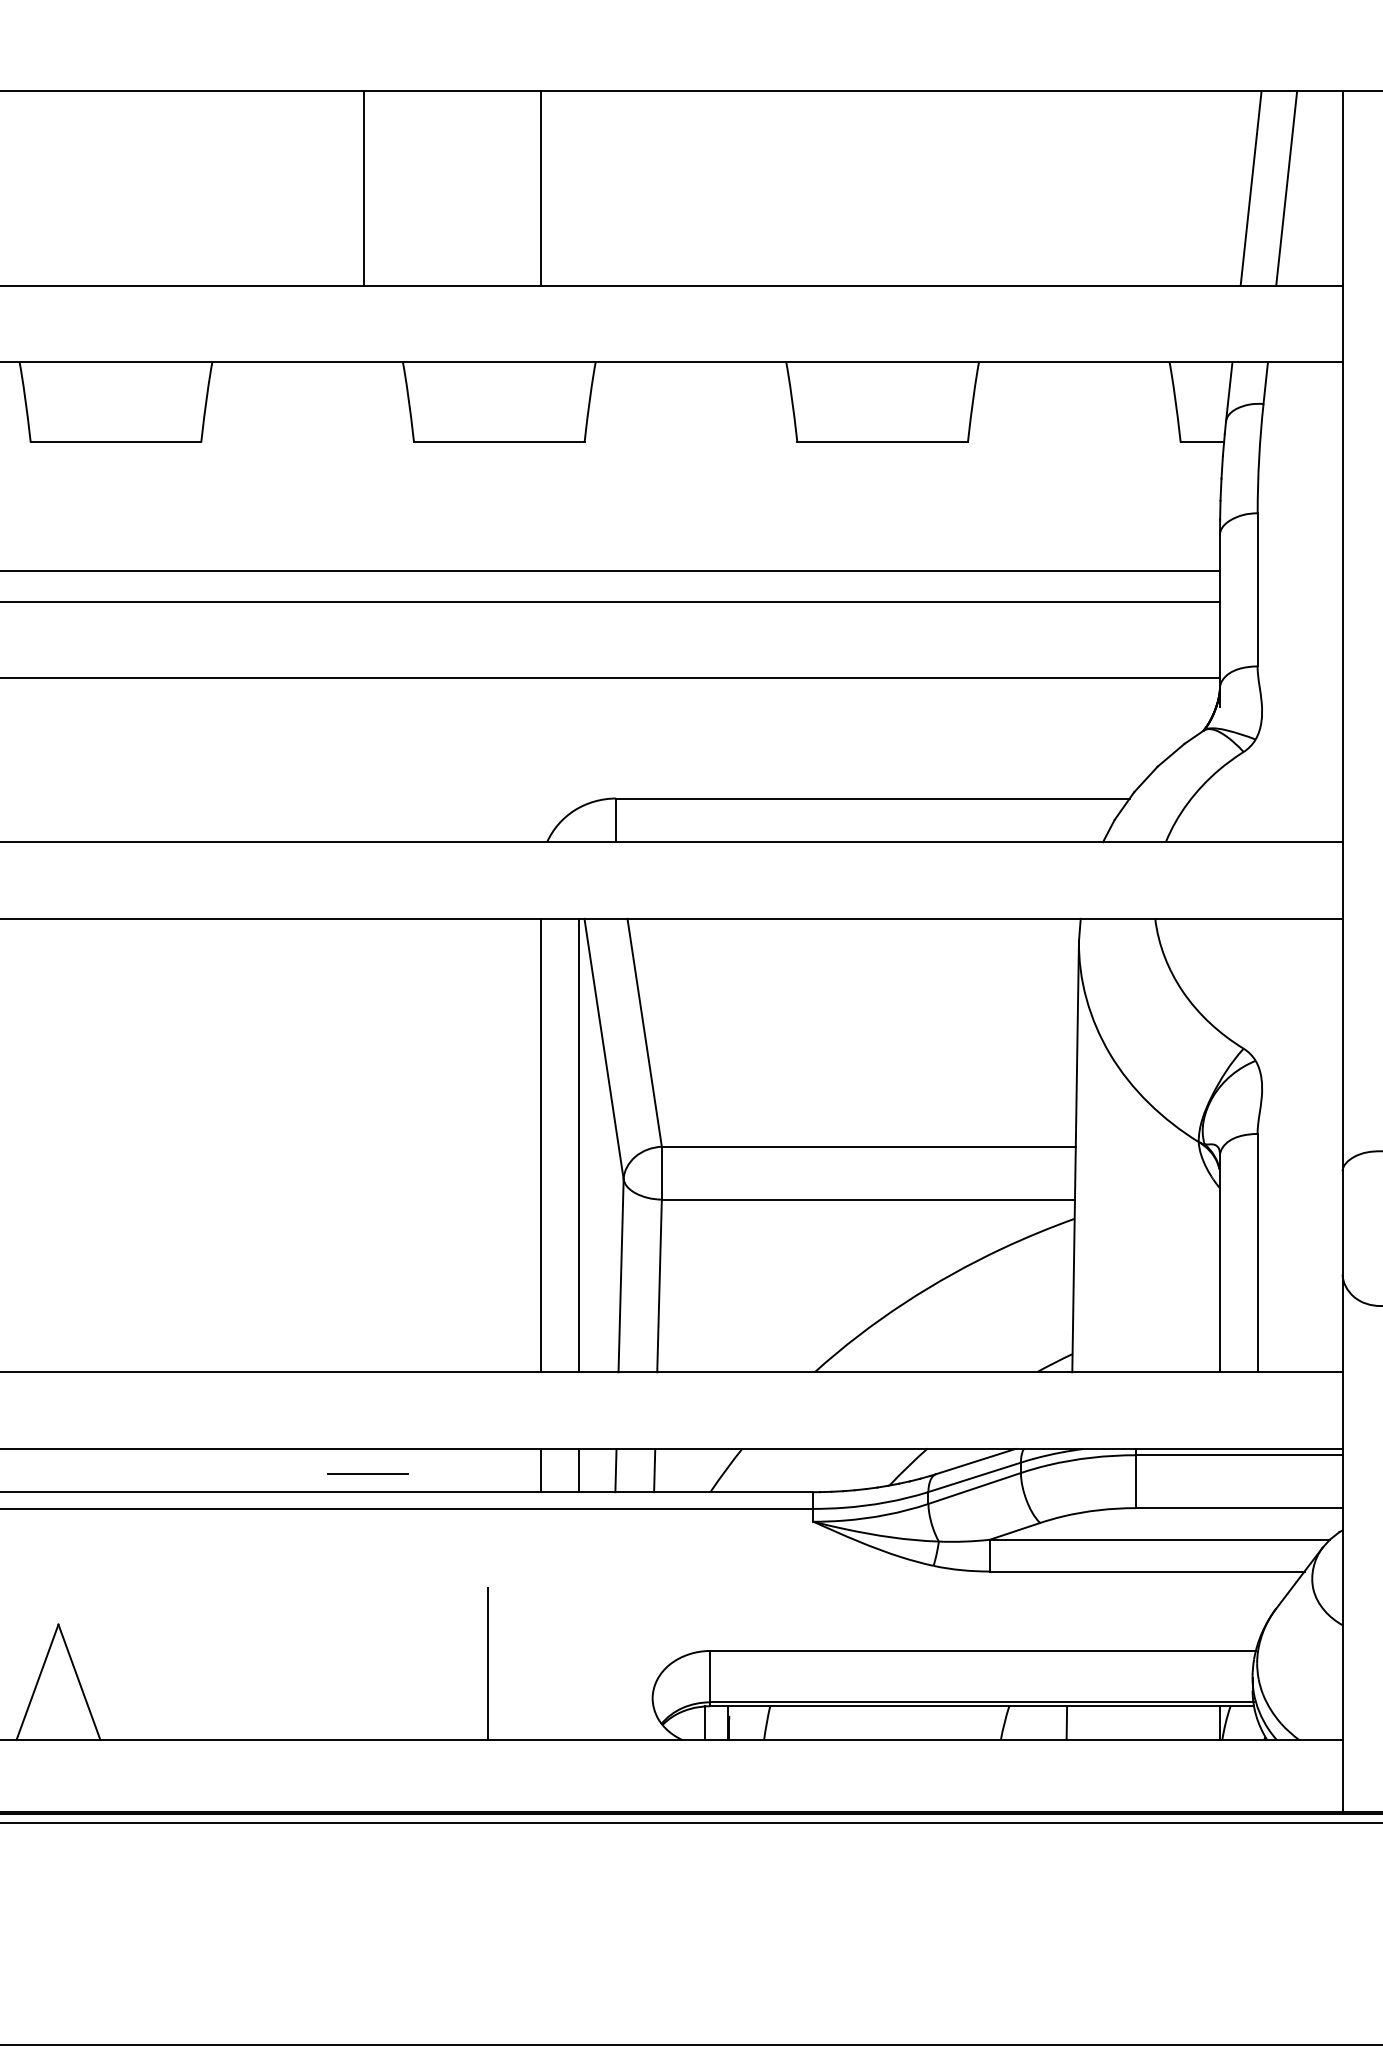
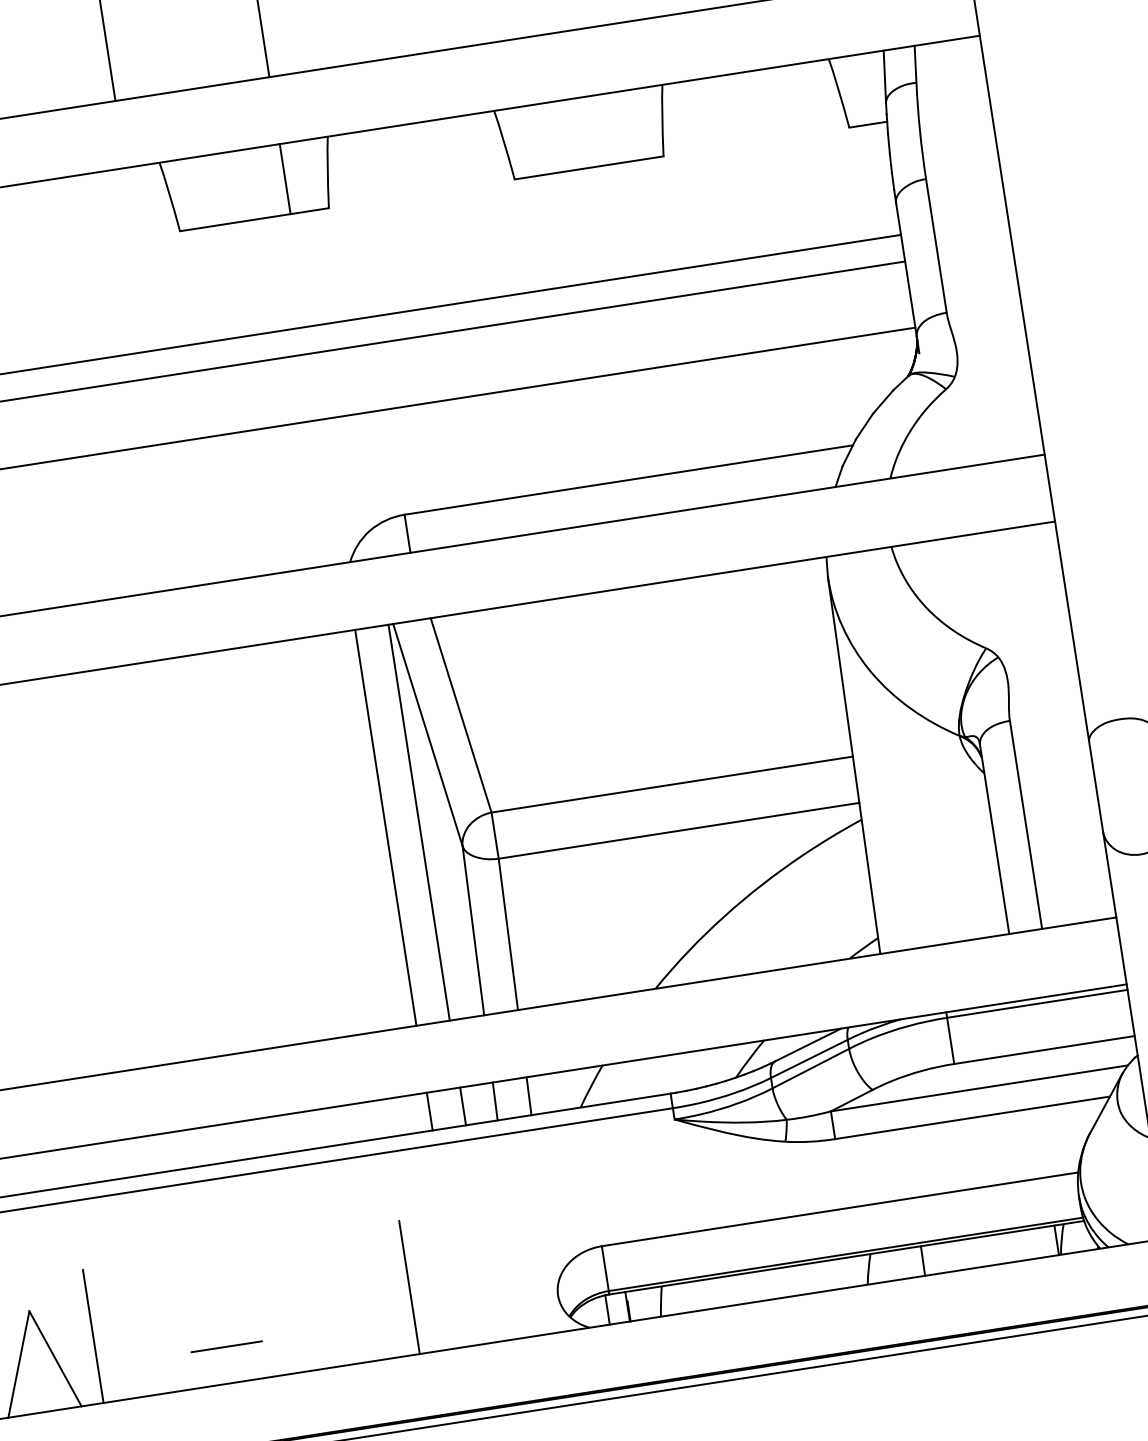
line: (540, 402) -> (285, 179), added
line: (367, 1473) -> (226, 1345), moved
line: (125, 1663) -> (93, 1336), added

